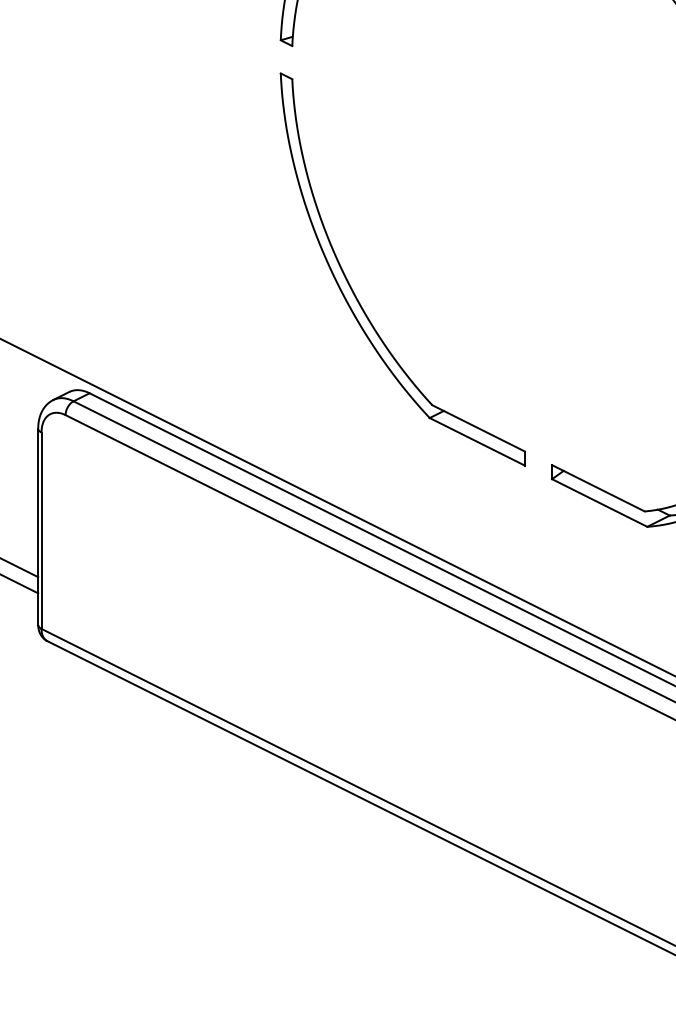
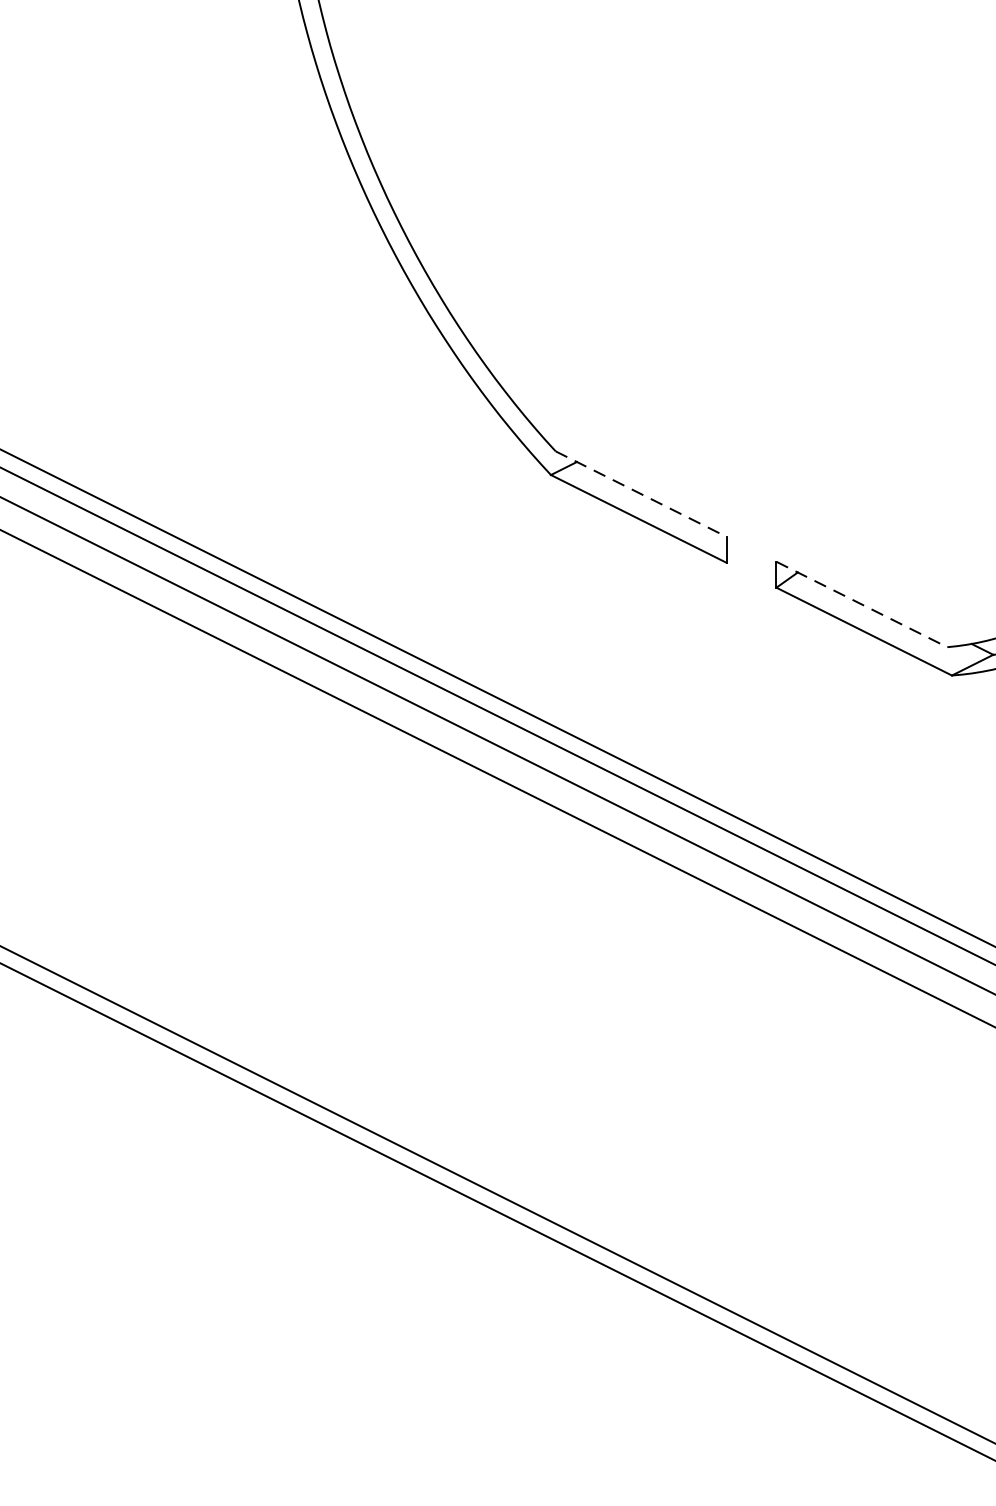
line: (478, 428) -> (640, 494), solid -> dashed
line: (598, 488) -> (861, 604), solid -> dashed

